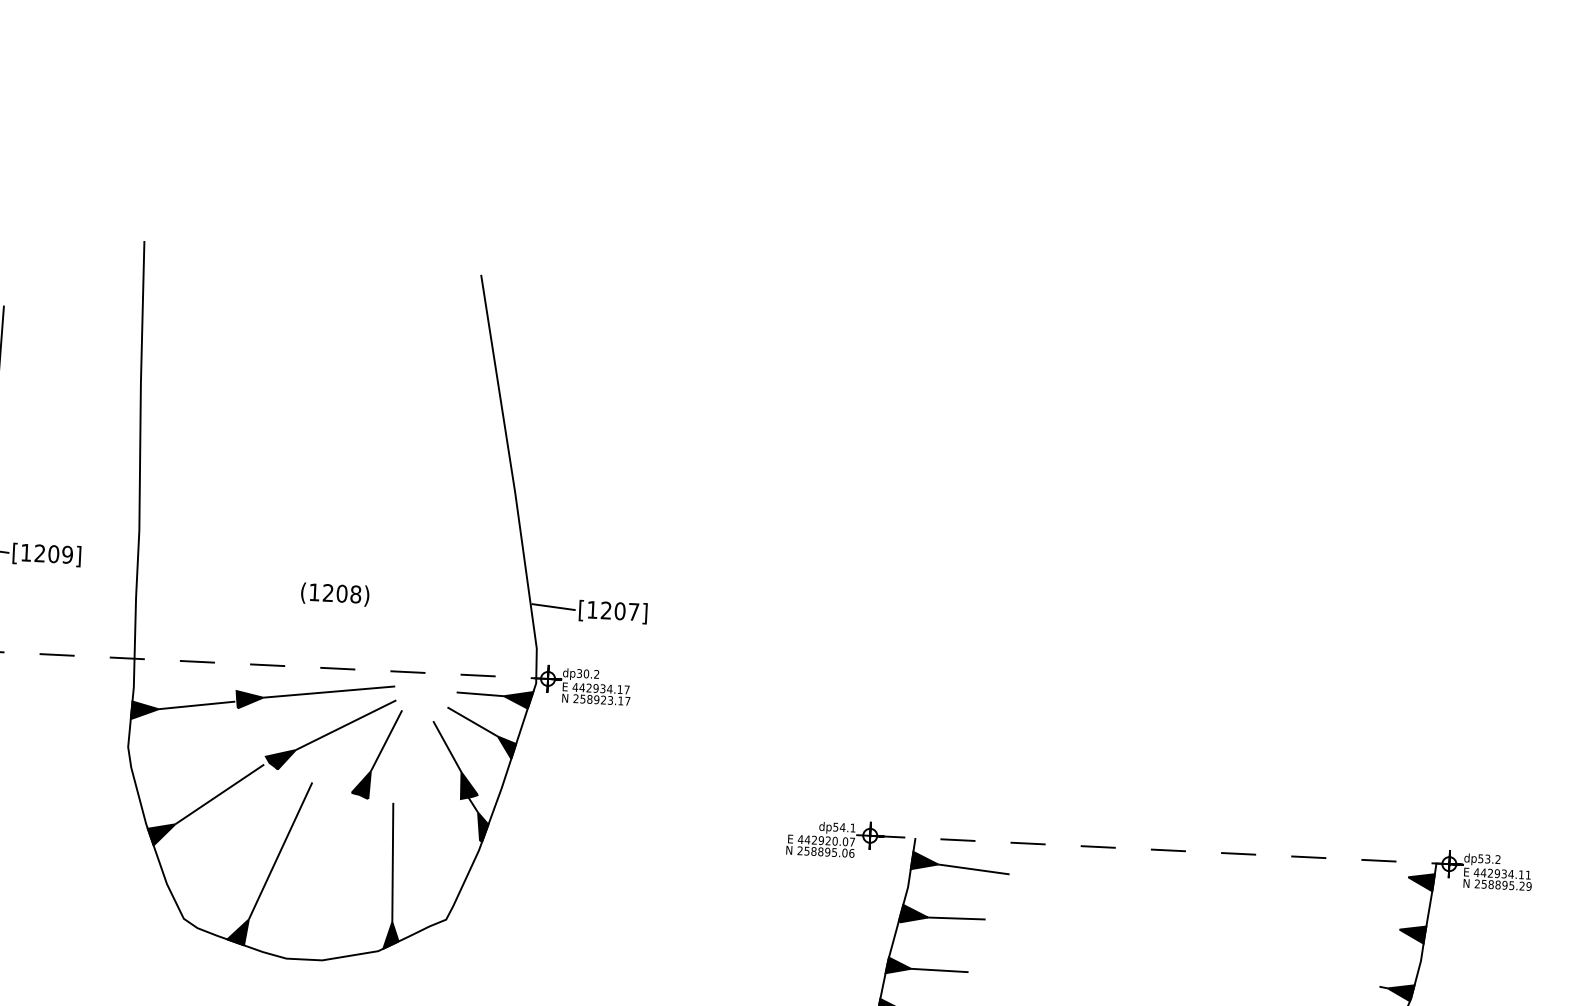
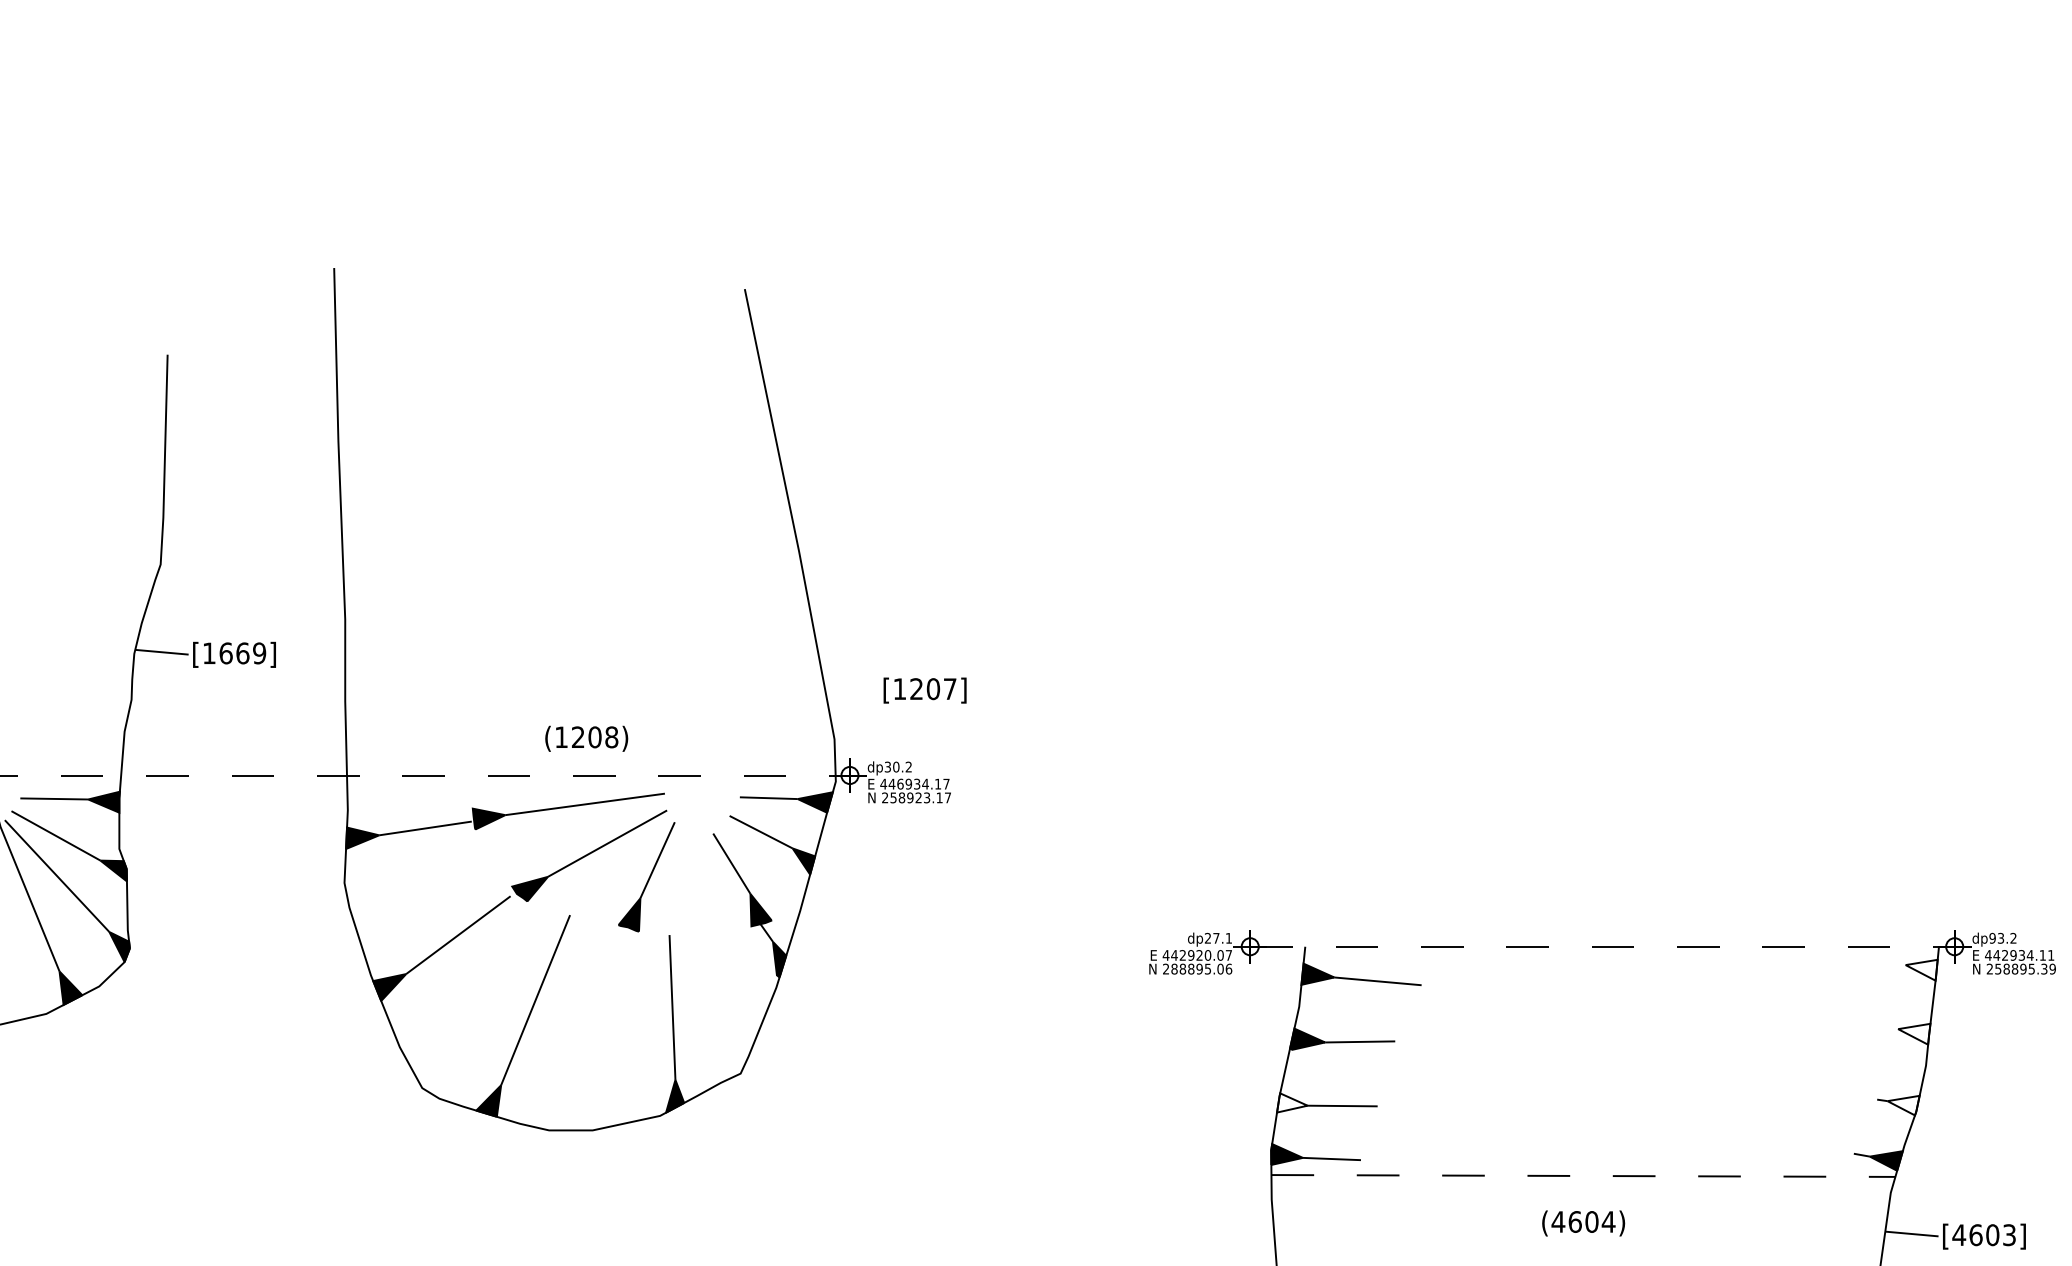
text: (46, 553) -> (234, 653), [1209] -> [1669]
text: (335, 594) -> (586, 738), moved
line: (553, 606) -> (852, 687), removed
text: (589, 687) -> (900, 783), 442934.17 -> 446934.17
text: (839, 826) -> (1212, 937), dp54.1 -> dp27.1
text: (807, 850) -> (1174, 968), 258895.06 -> 288895.06
text: (1480, 858) -> (1992, 937), dp53.2 -> dp93.2
fill: (1421, 881) -> (1921, 969), removed
text: (1522, 886) -> (2044, 969), 258895.29 -> 258895.39
fill: (1412, 933) -> (1914, 1033), removed
fill: (898, 965) -> (1292, 1102), removed
fill: (1400, 992) -> (1903, 1105), removed

